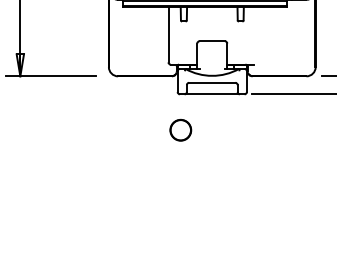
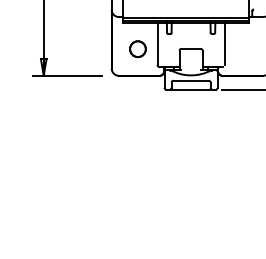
line: (255, 34) -> (224, 43), added
circle: (180, 130) -> (137, 49), moved

